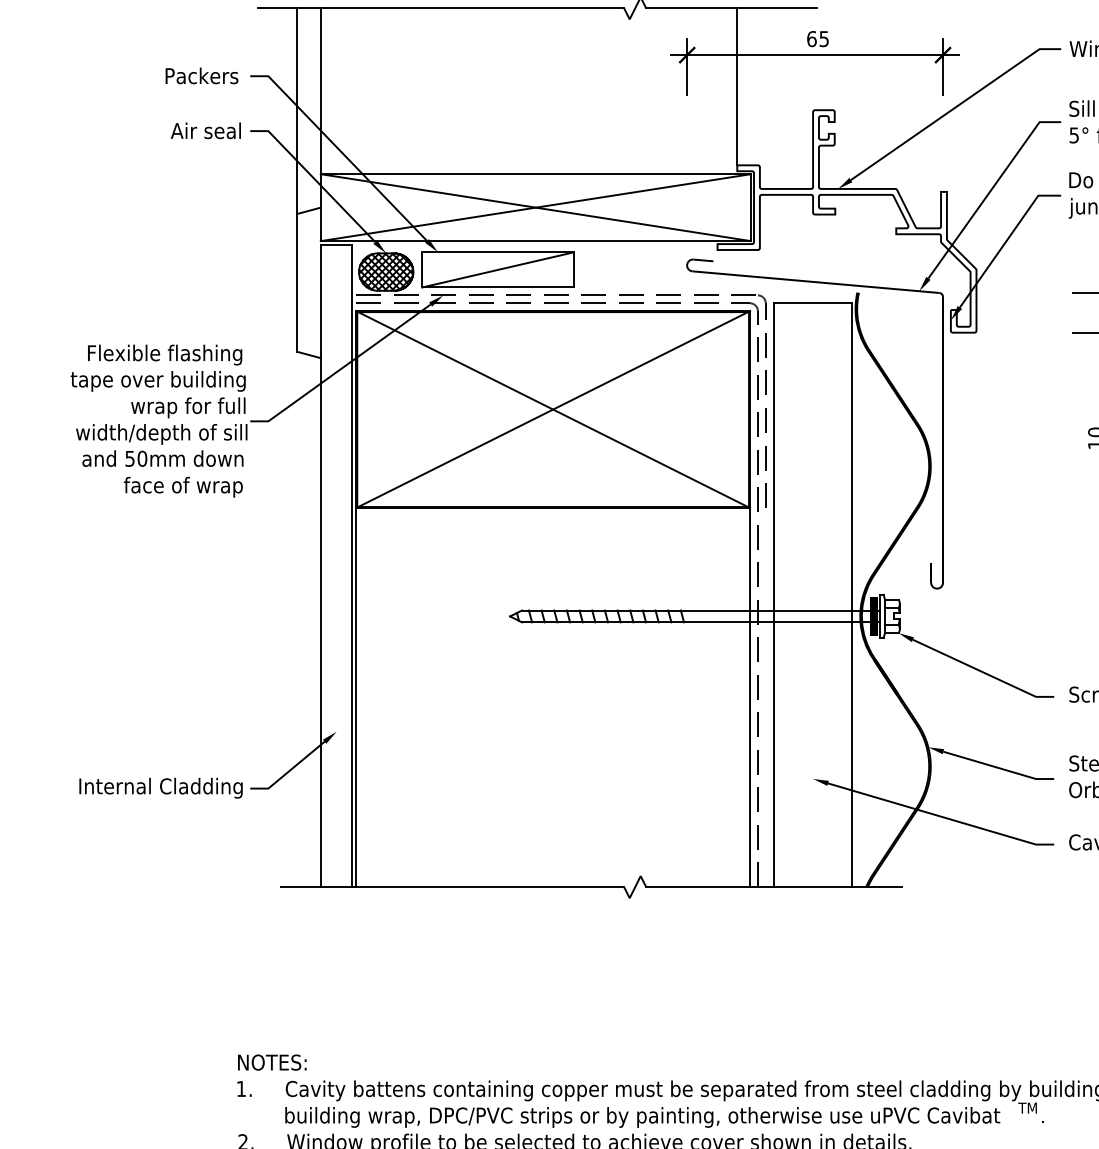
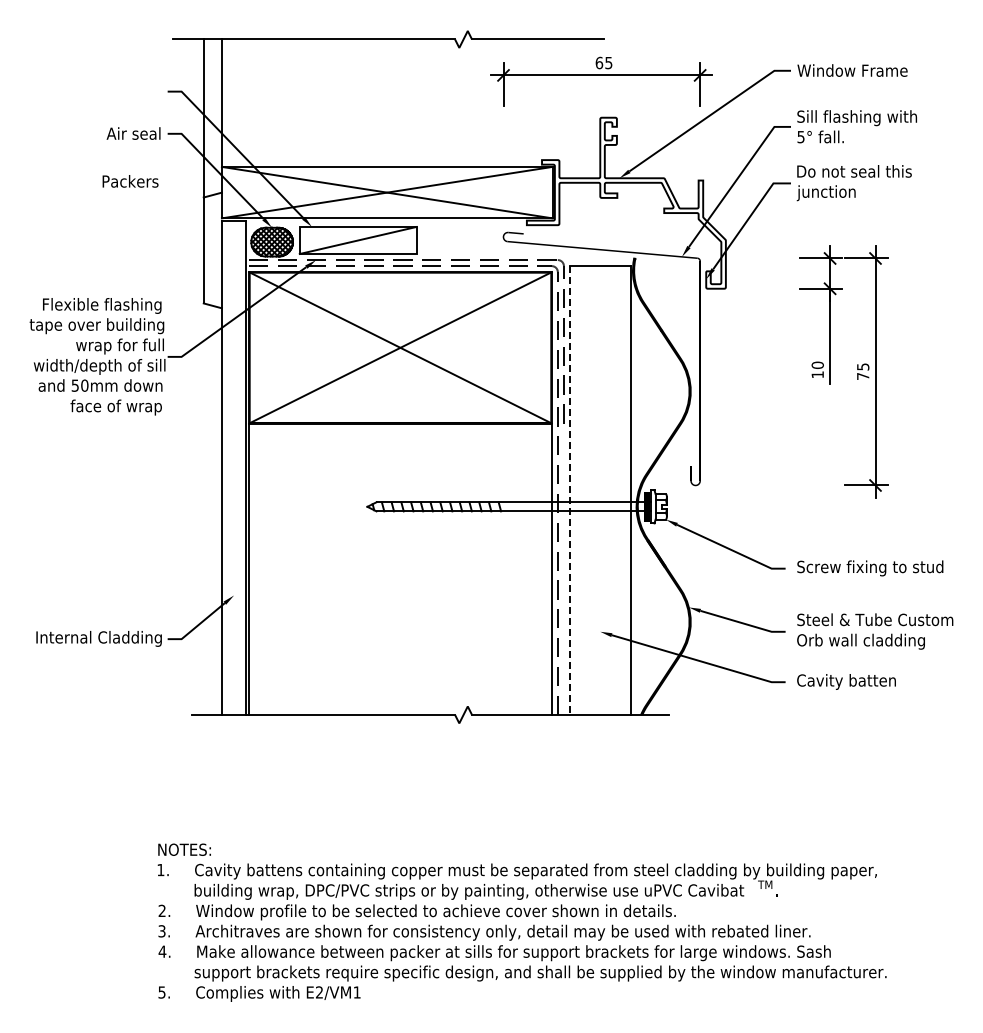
text: (201, 76) -> (130, 181), moved
line: (737, 86) -> (542, 99), removed
line: (773, 596) -> (569, 491), solid -> dashed

